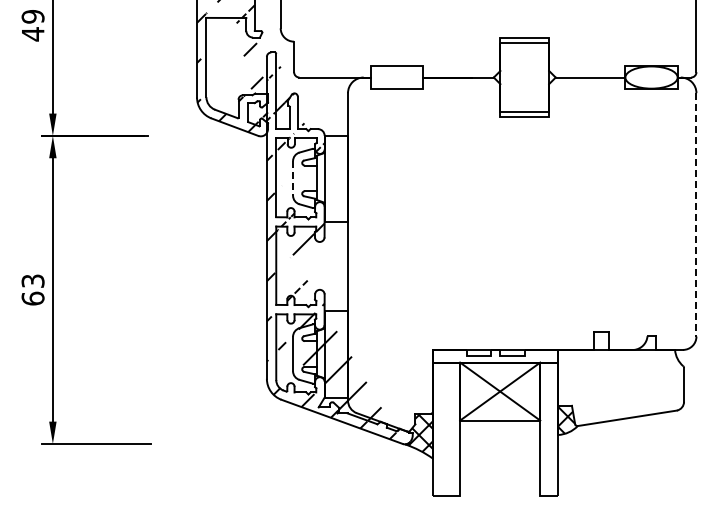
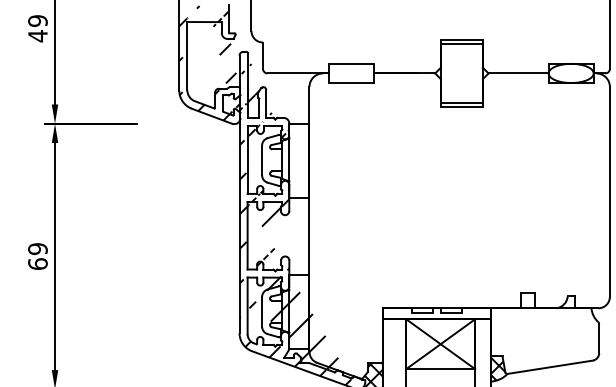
line: (293, 178) -> (262, 160), dashed -> solid
line: (696, 214) -> (609, 191), dashed -> solid
text: (32, 281) -> (37, 249), 63 -> 69

